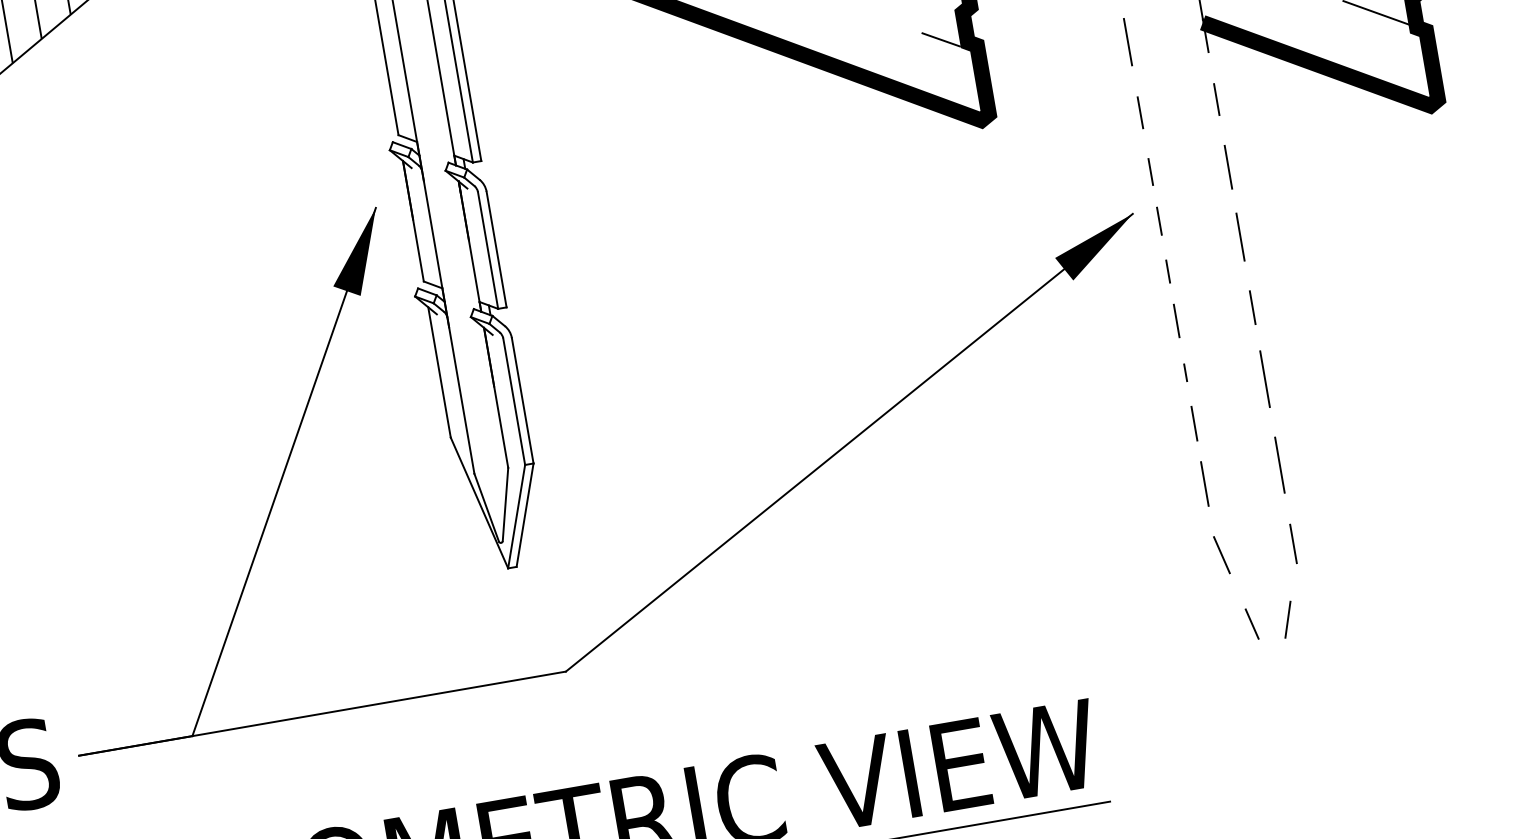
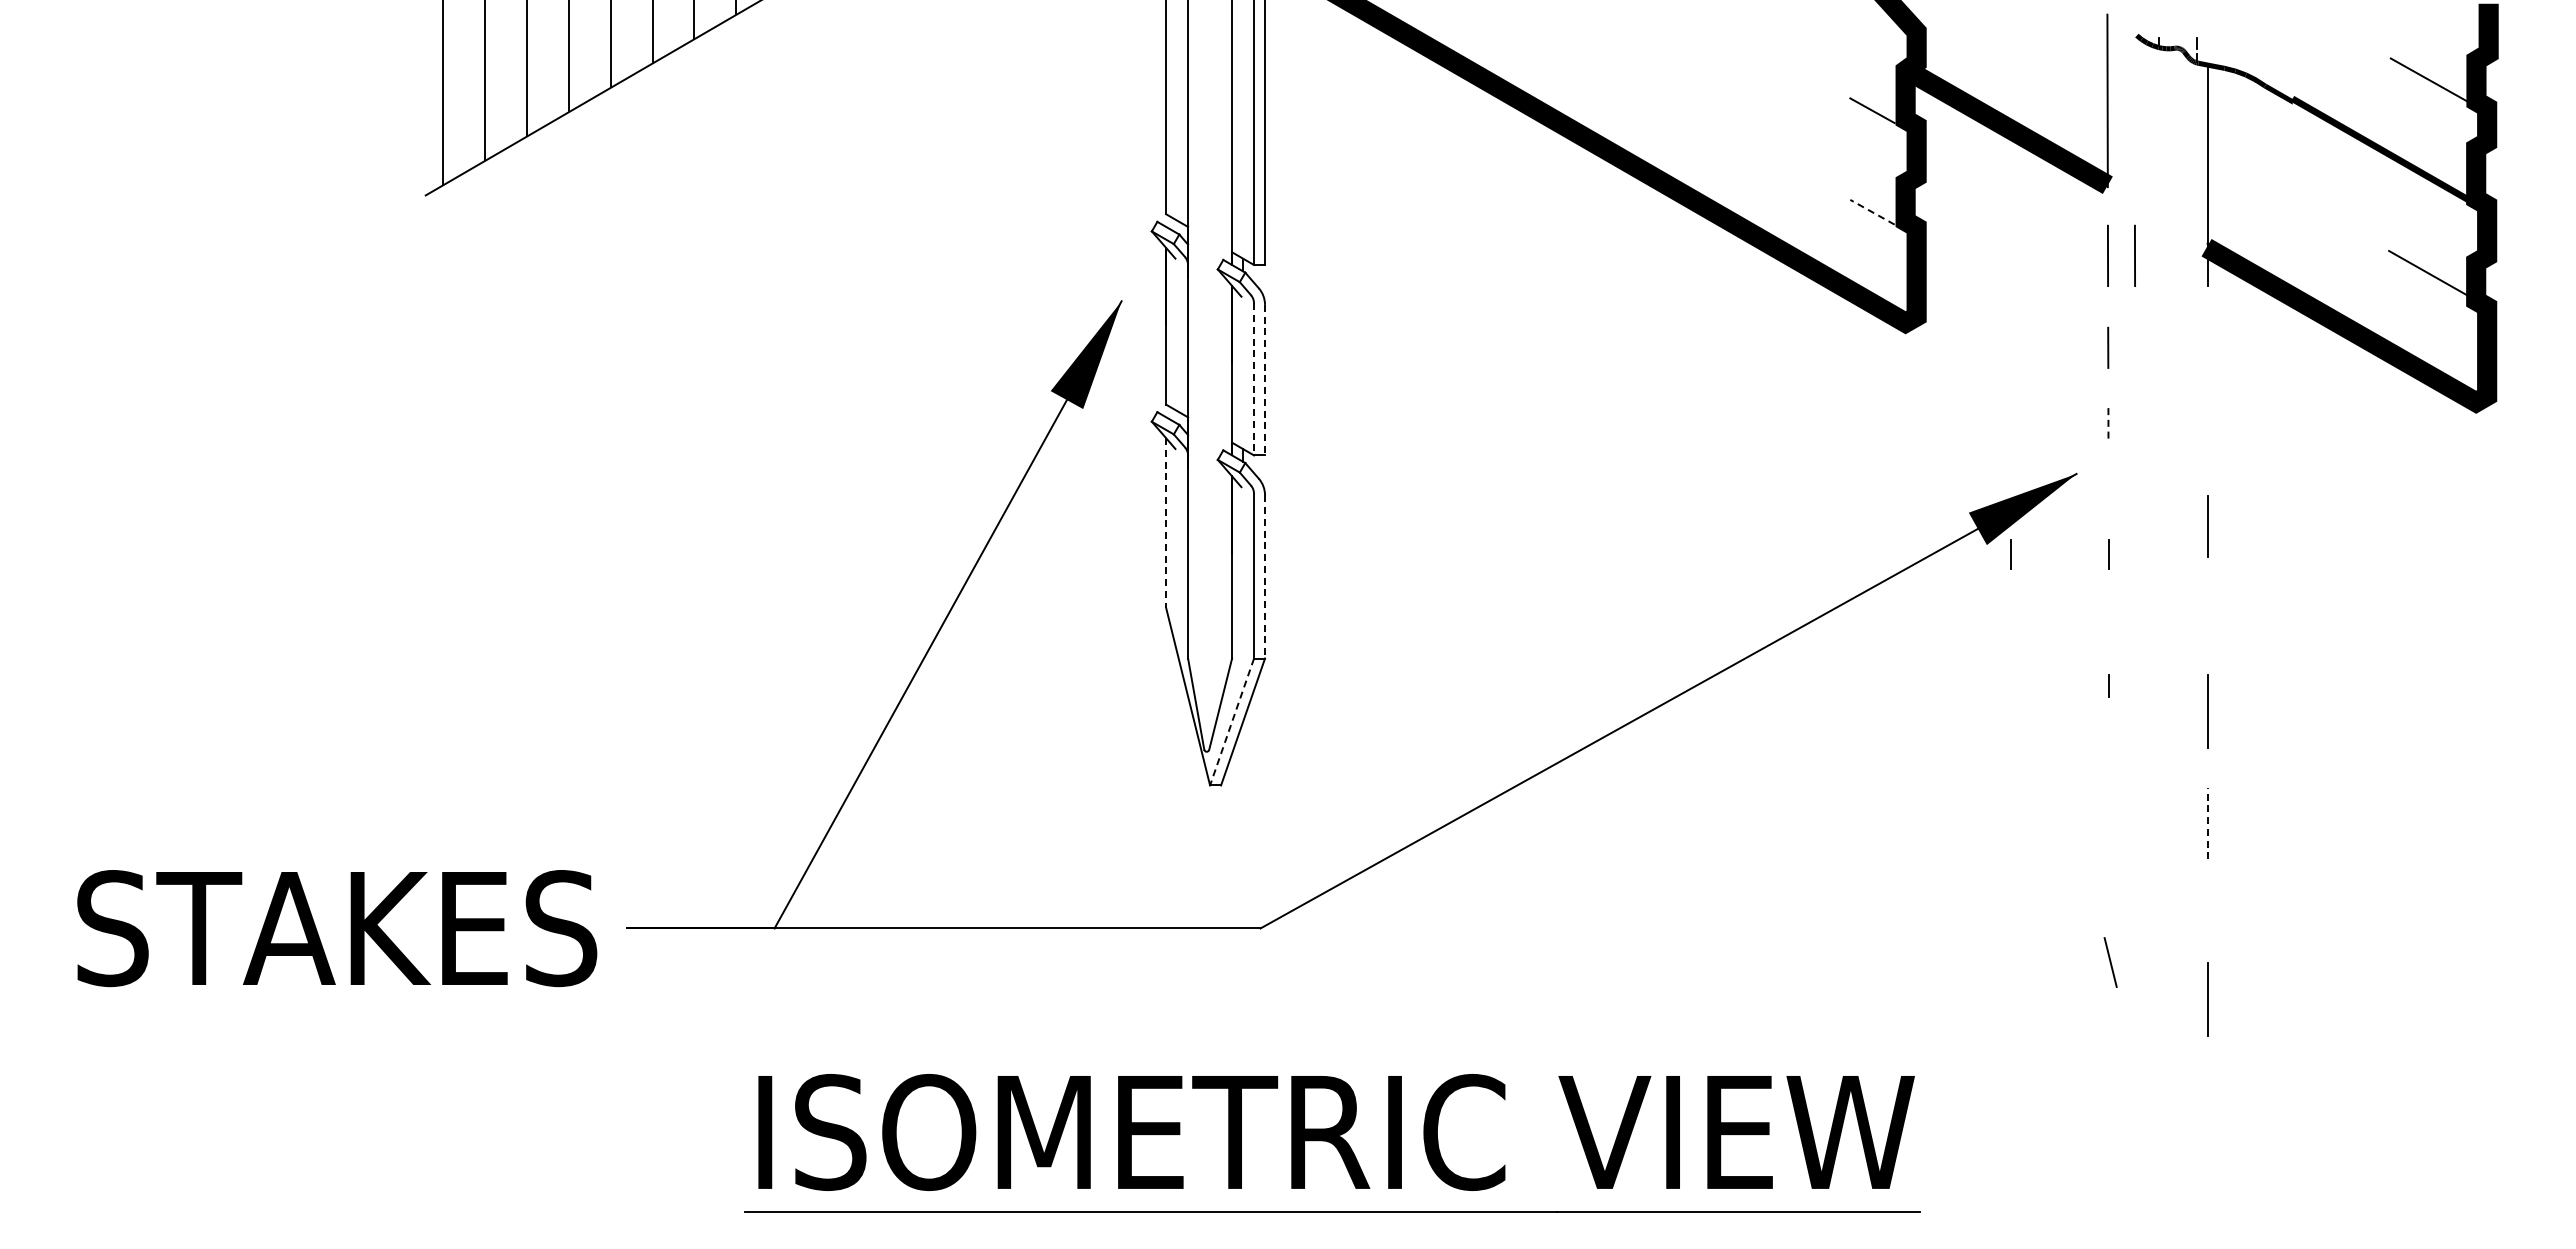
line: (1148, 38) -> (2134, 255), added
line: (941, 40) -> (1872, 212), solid -> dashed
line: (1216, 99) -> (2207, 347), removed
line: (1228, 166) -> (2207, 435), removed
line: (1150, 171) -> (2108, 424), solid -> dashed
line: (1159, 220) -> (2108, 488), removed
line: (496, 249) -> (1265, 380), solid -> dashed
line: (488, 250) -> (1254, 379), solid -> dashed
line: (1092, 284) -> (2010, 554), added
line: (1252, 307) -> (2207, 618), removed
line: (1176, 320) -> (2108, 618), removed
line: (439, 372) -> (1166, 522), solid -> dashed
line: (523, 400) -> (1265, 576), solid -> dashed
line: (1194, 423) -> (2108, 752), removed
line: (1279, 465) -> (2207, 823), solid -> dashed
line: (1204, 483) -> (2108, 830), removed
line: (516, 517) -> (1231, 722), solid -> dashed
line: (1293, 543) -> (2207, 925), removed
line: (1221, 555) -> (2110, 962), moved
line: (1303, 600) -> (2207, 999), added
line: (1287, 619) -> (2183, 1020), removed
line: (1251, 624) -> (2137, 1018), removed

